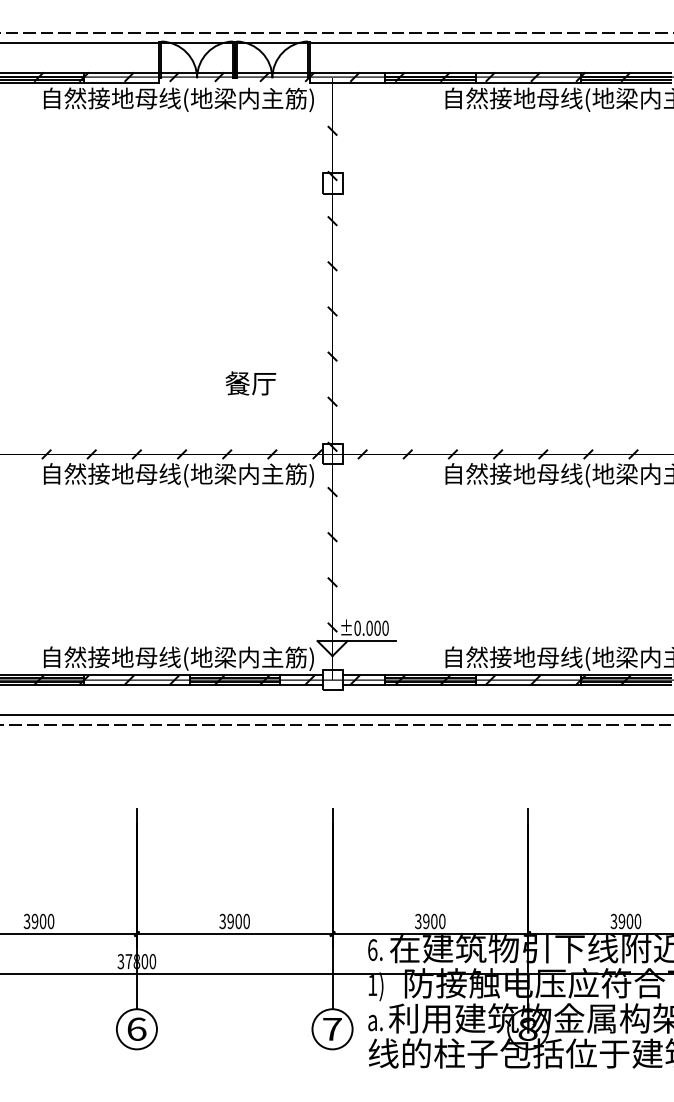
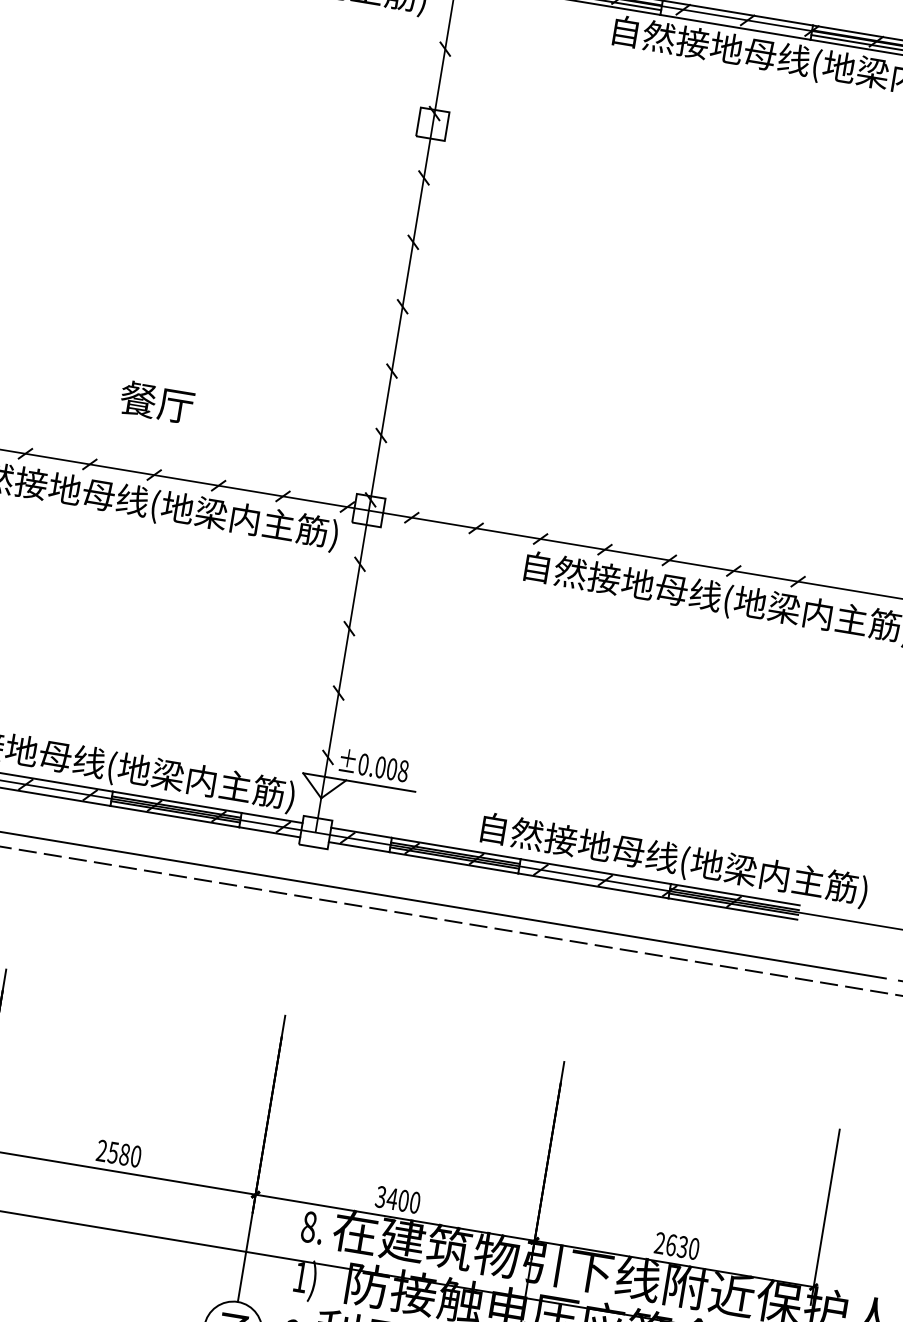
text: (250, 383) -> (156, 402), moved
text: (385, 628) -> (403, 771), ±0.000 -> ±0.008
text: (230, 921) -> (113, 1152), 3900 -> 2580
text: (425, 921) -> (391, 1198), 3900 -> 3400
text: (621, 921) -> (670, 1245), 3900 -> 2630
text: (372, 949) -> (308, 1226), 6. -> 8.

